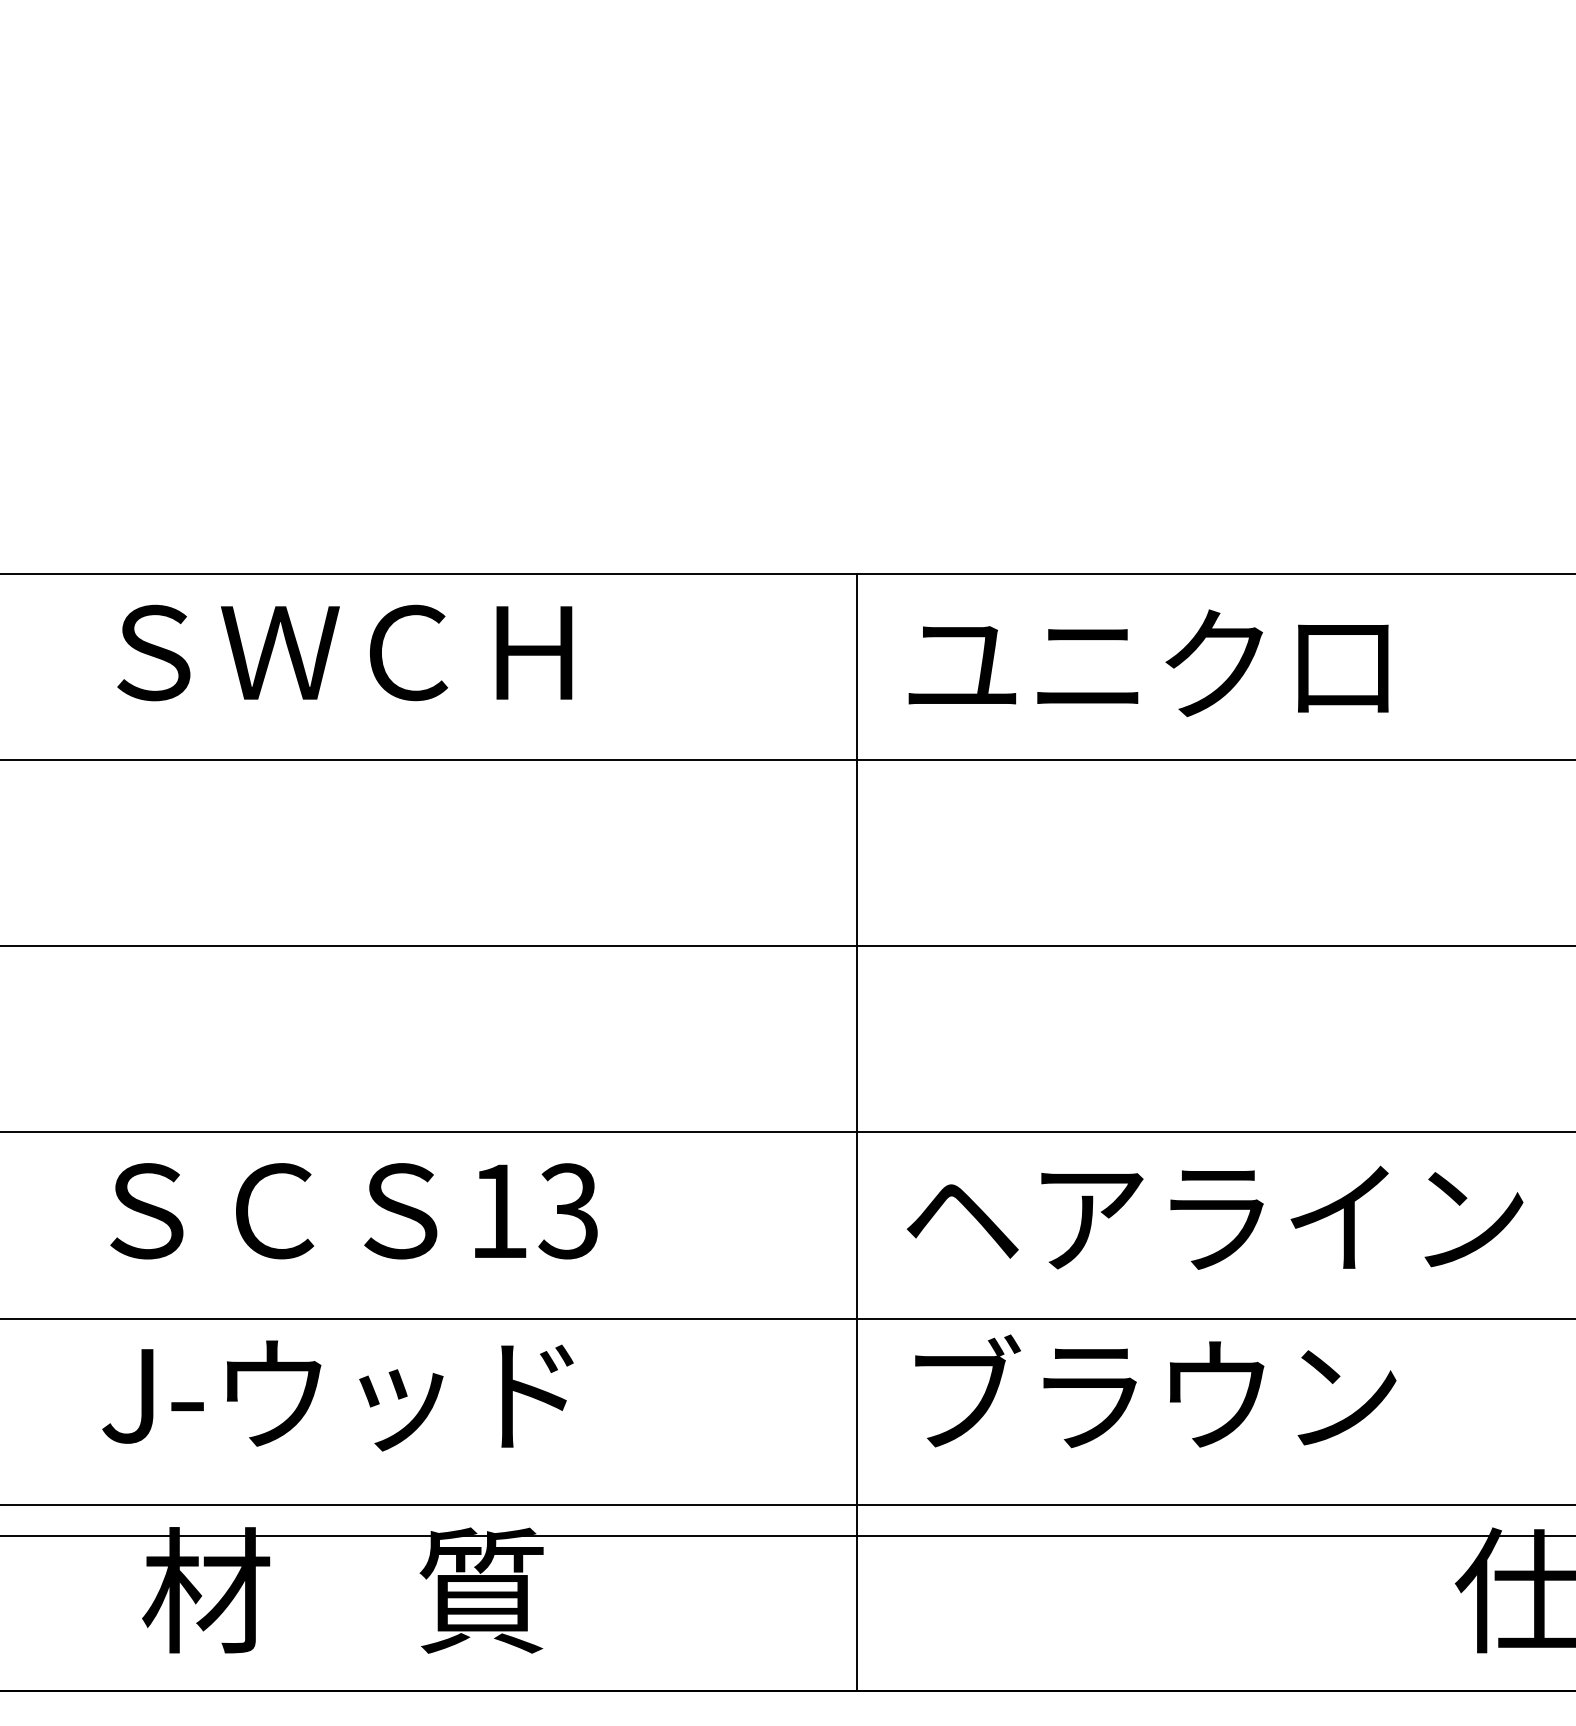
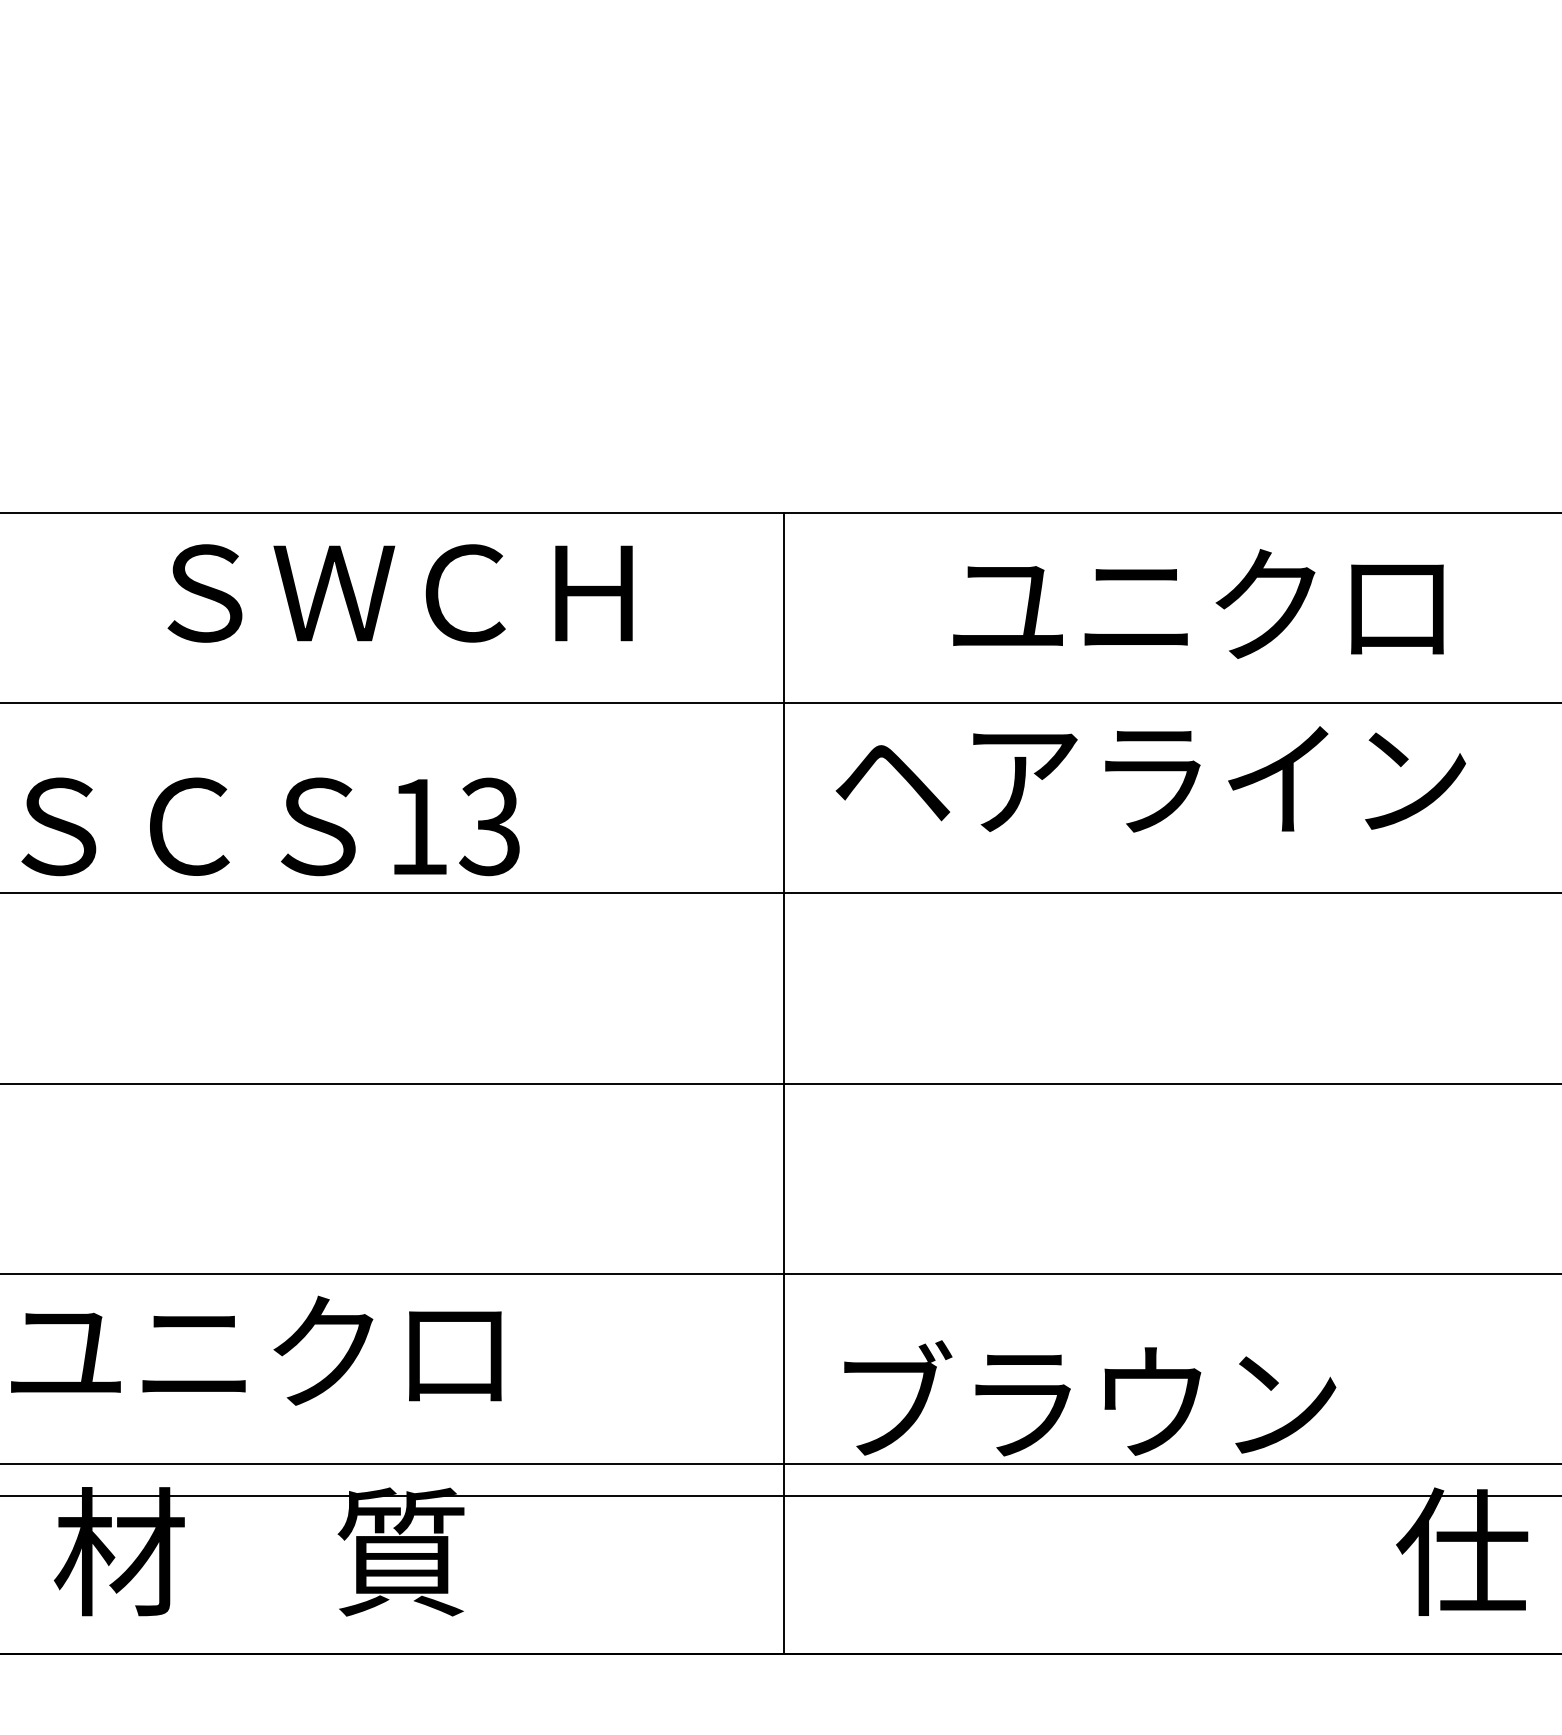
text: (344, 652) -> (399, 592), moved
text: (1148, 663) -> (1198, 604), moved
text: (353, 1211) -> (270, 827), moved
text: (1214, 1217) -> (1150, 779), moved
text: (1155, 1391) -> (1089, 1398), moved
text: (339, 1395) -> (255, 1352), J-ウッド -> ユニクロ

